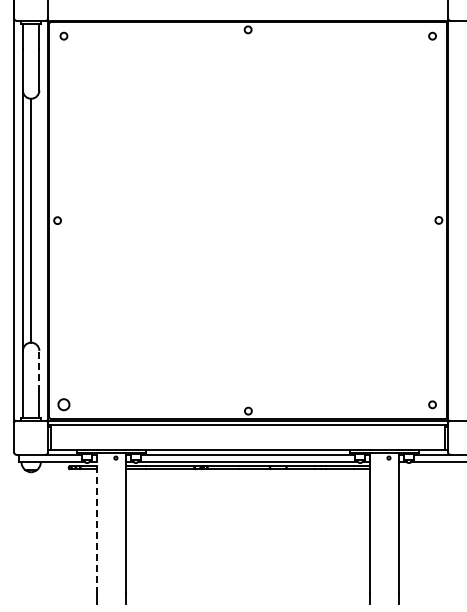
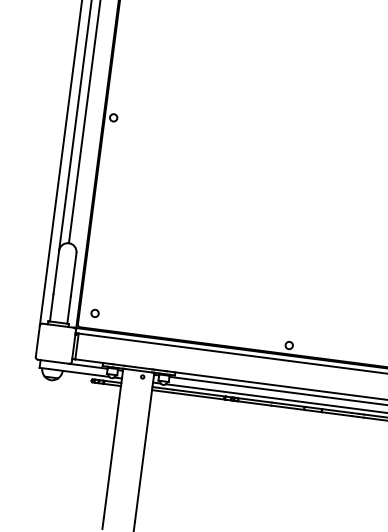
line: (39, 371) -> (73, 274), dashed -> solid
circle: (63, 404) -> (94, 313), size x0.62
line: (96, 522) -> (113, 442), dashed -> solid

